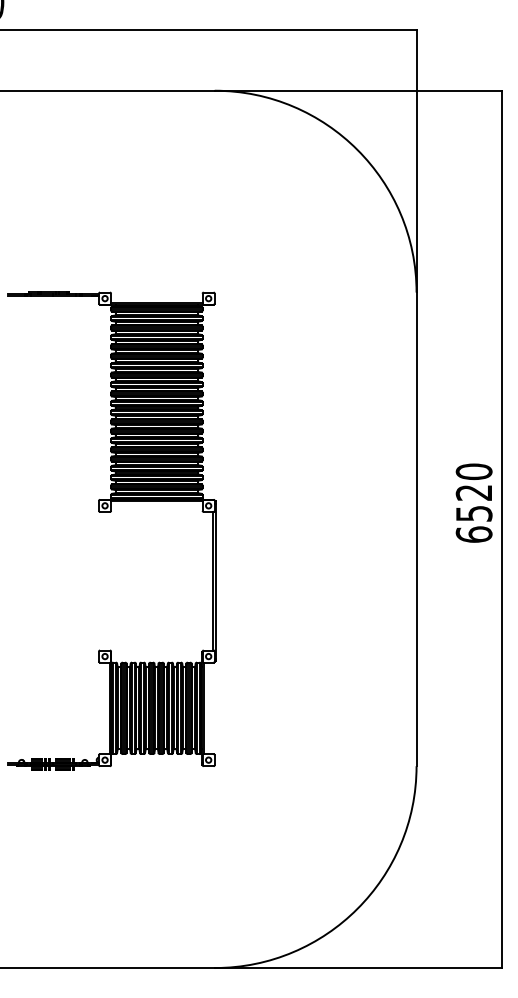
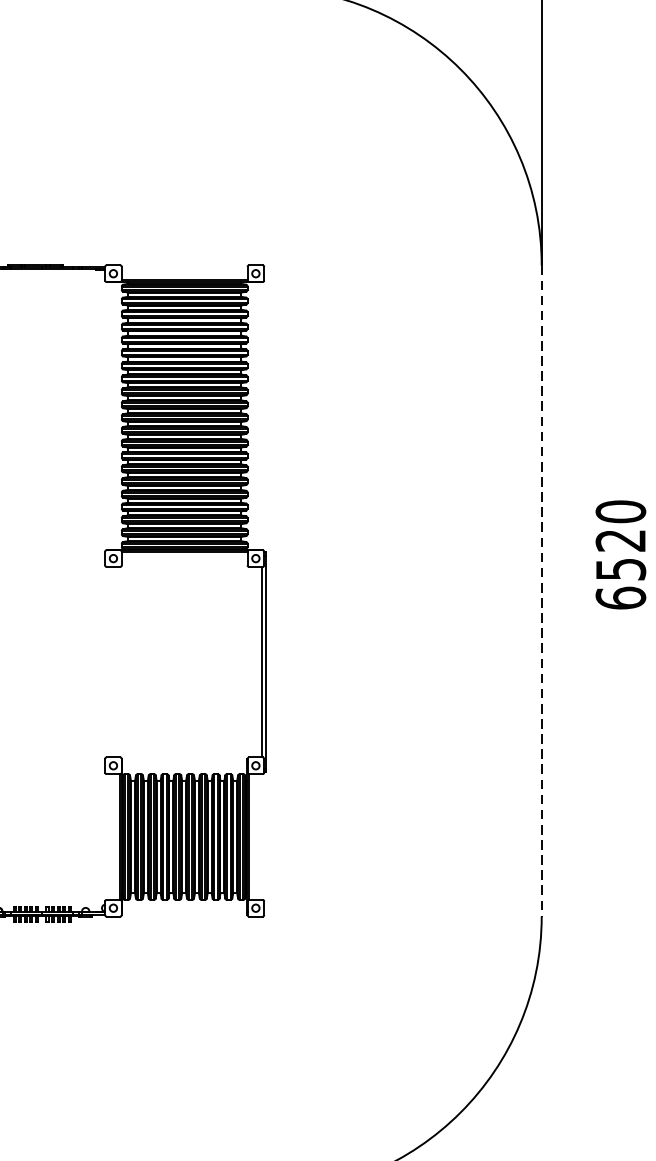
line: (416, 529) -> (541, 591), solid -> dashed

